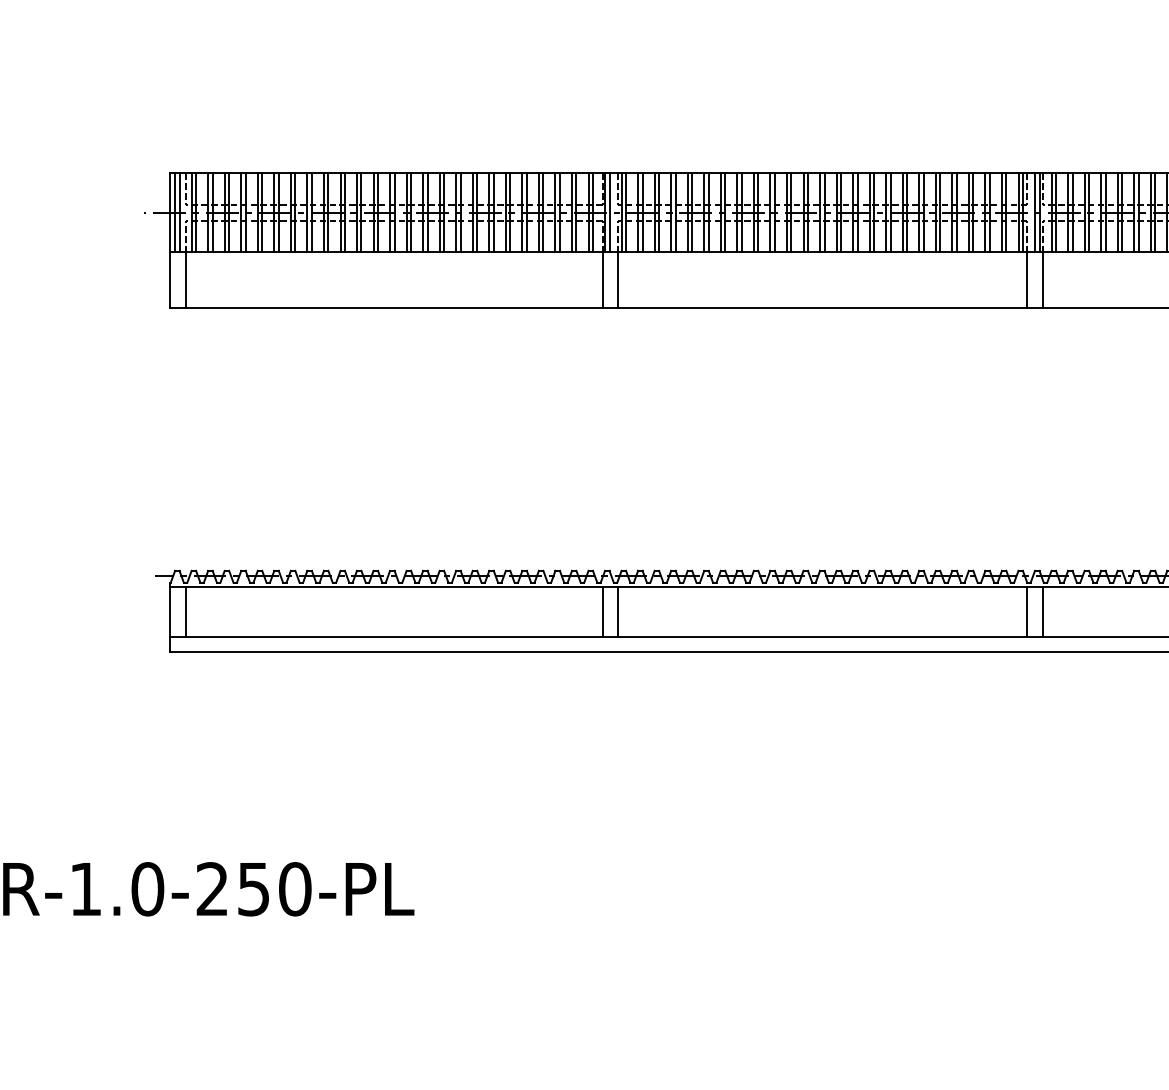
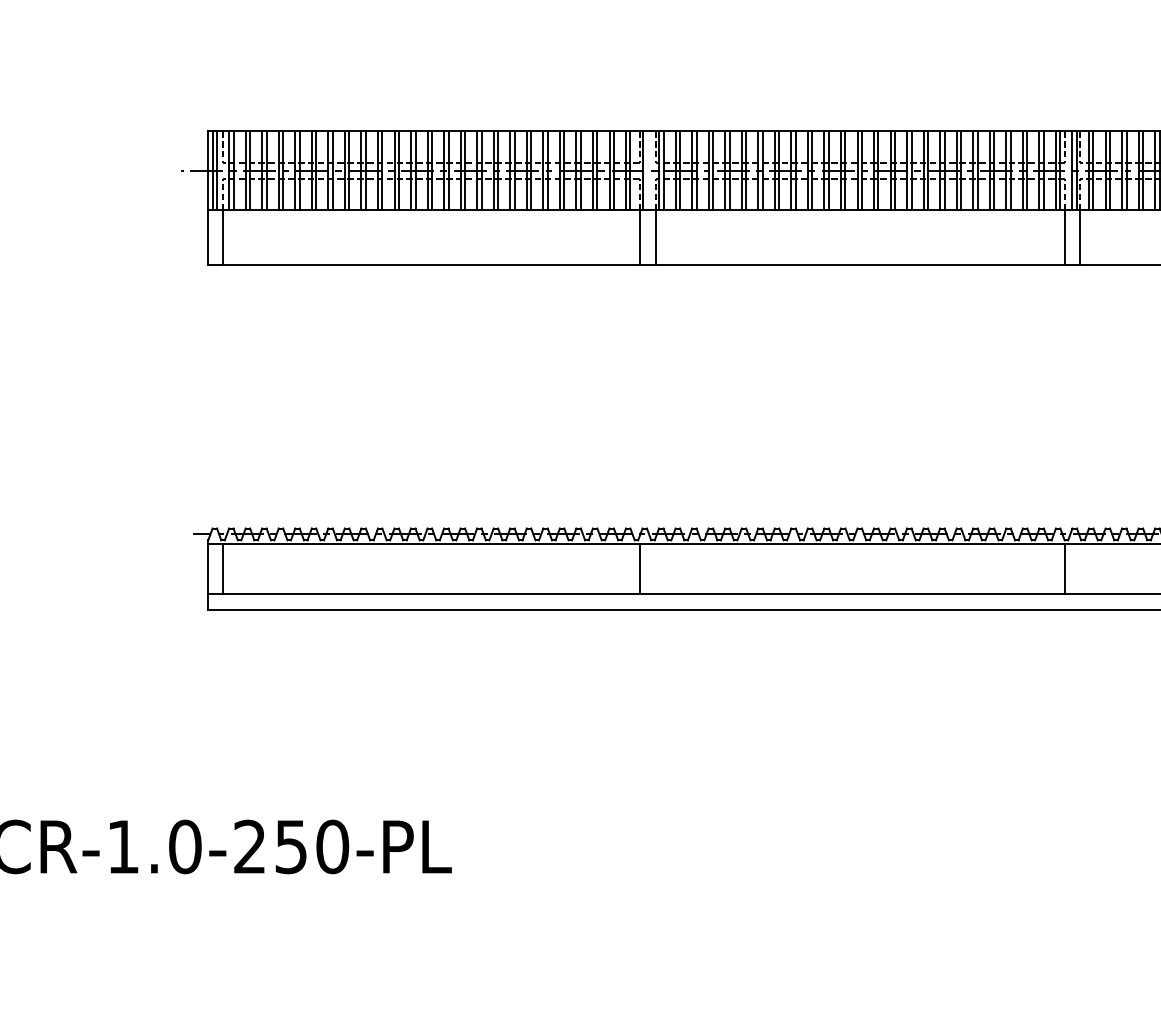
line: (609, 212) -> (646, 170), removed
line: (618, 611) -> (655, 569), removed
line: (1042, 611) -> (1079, 569), removed

